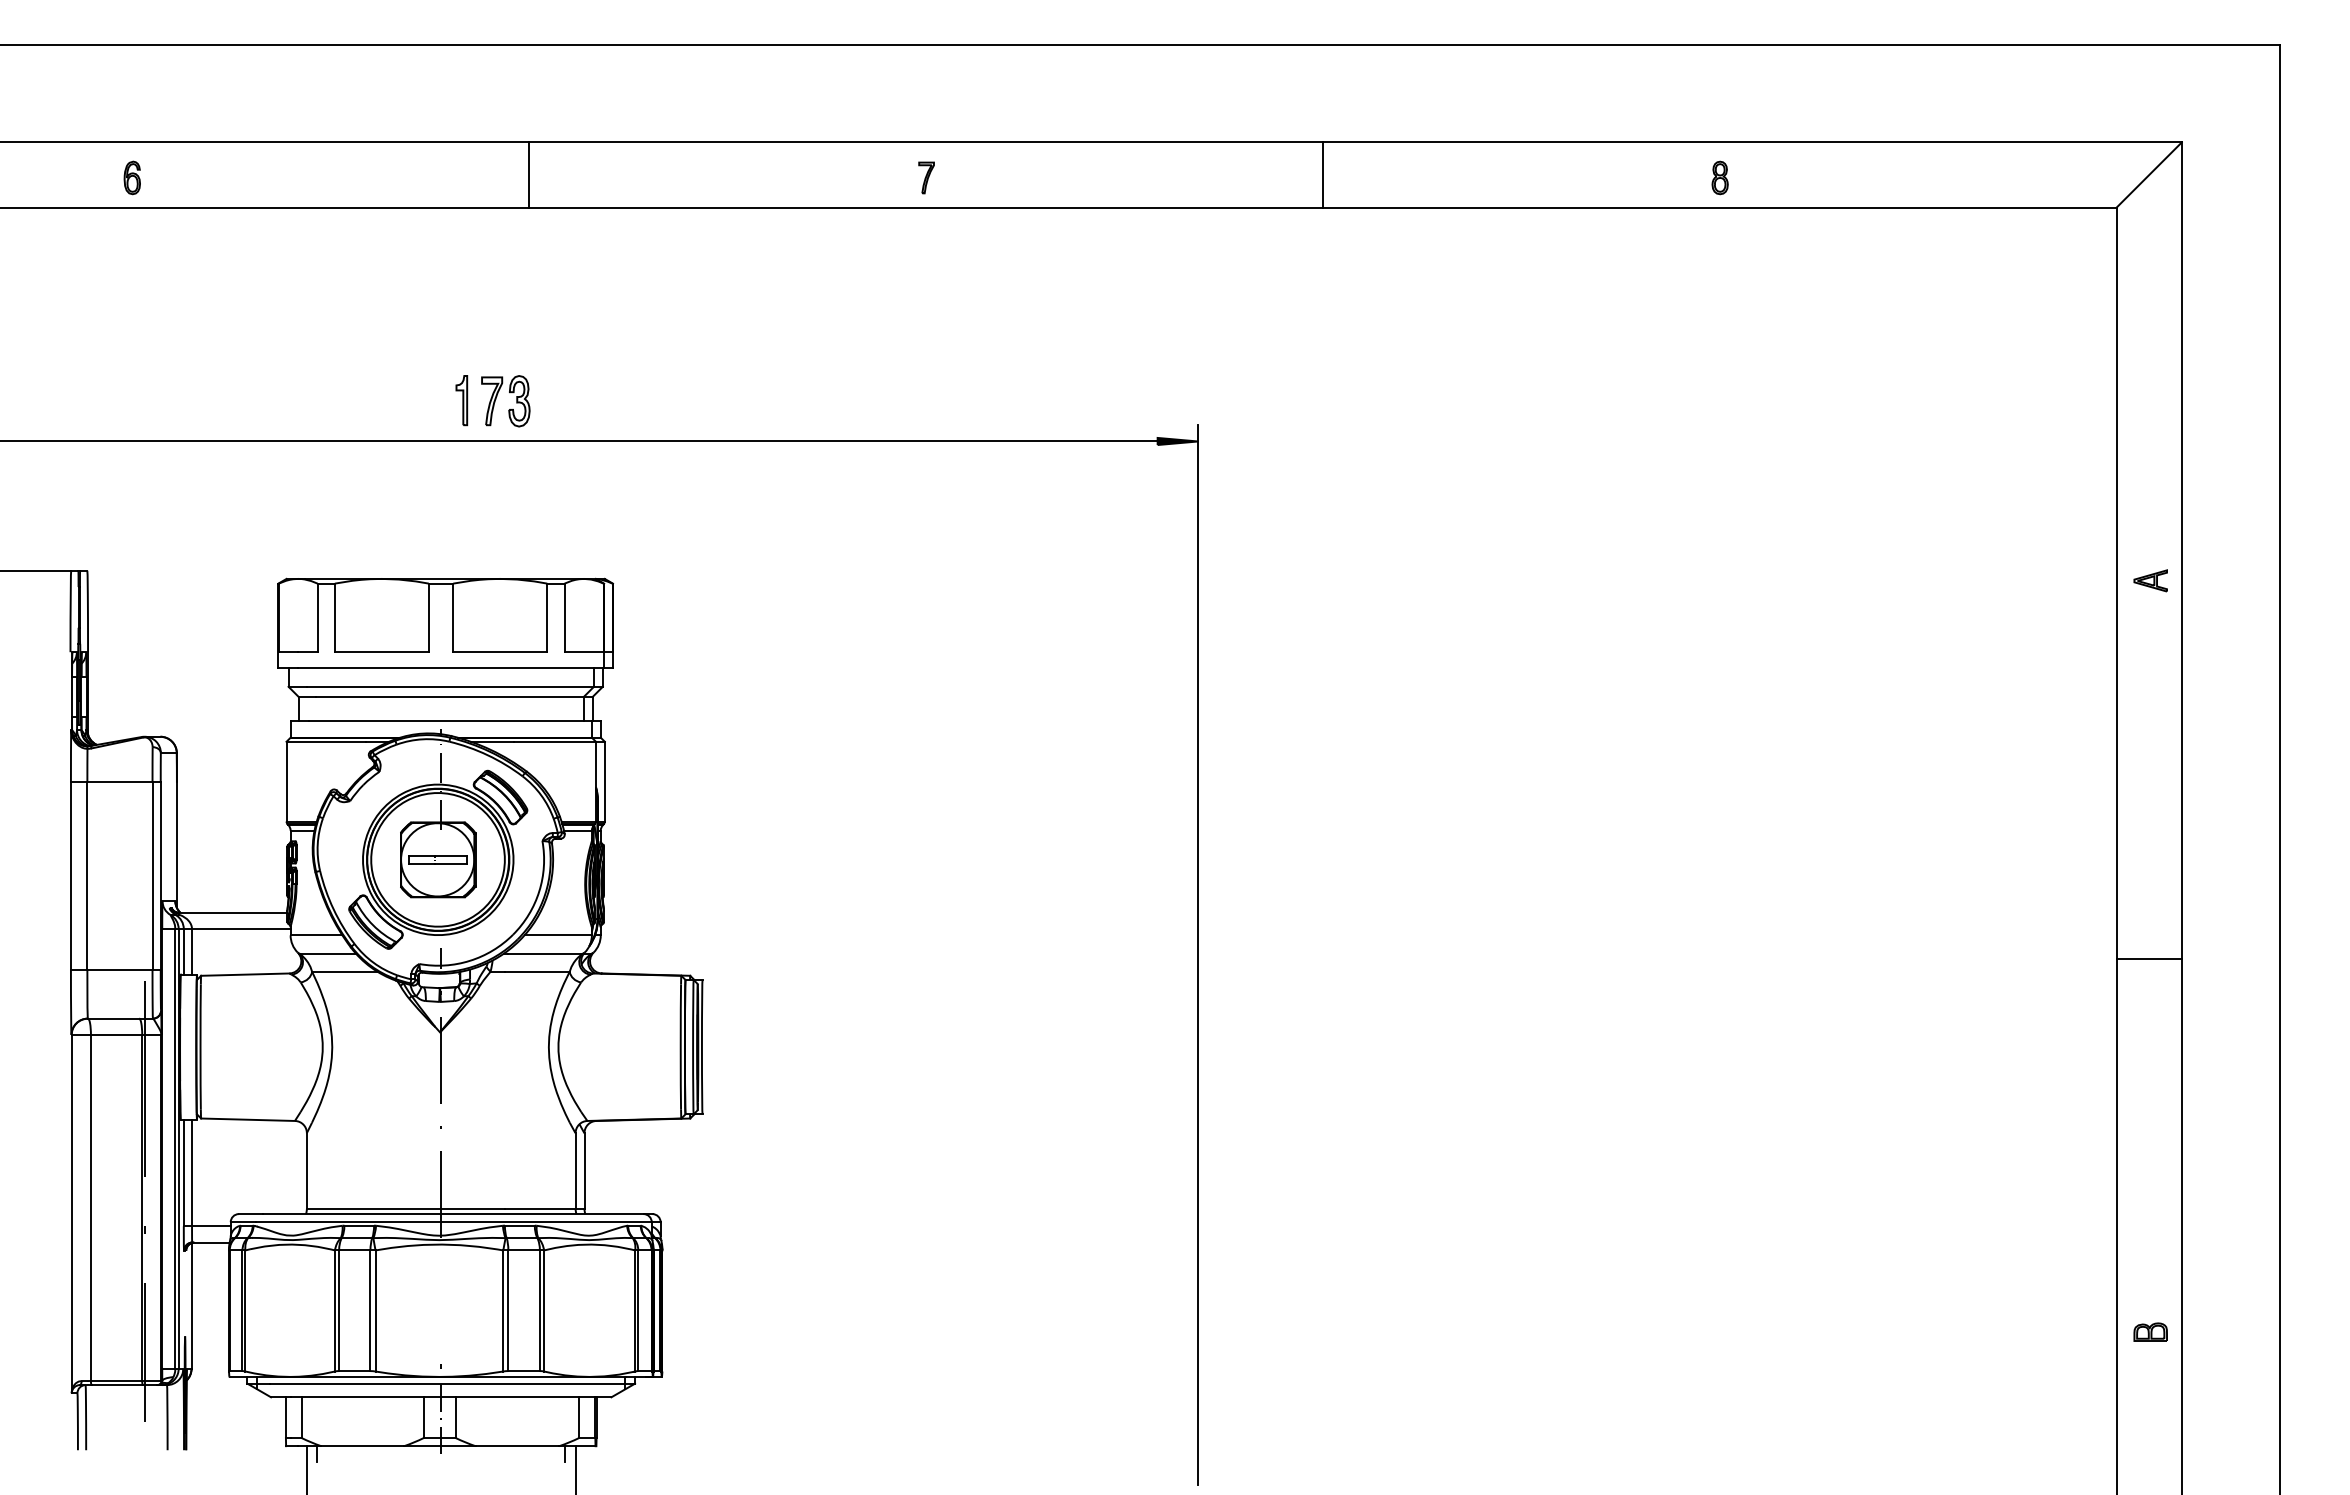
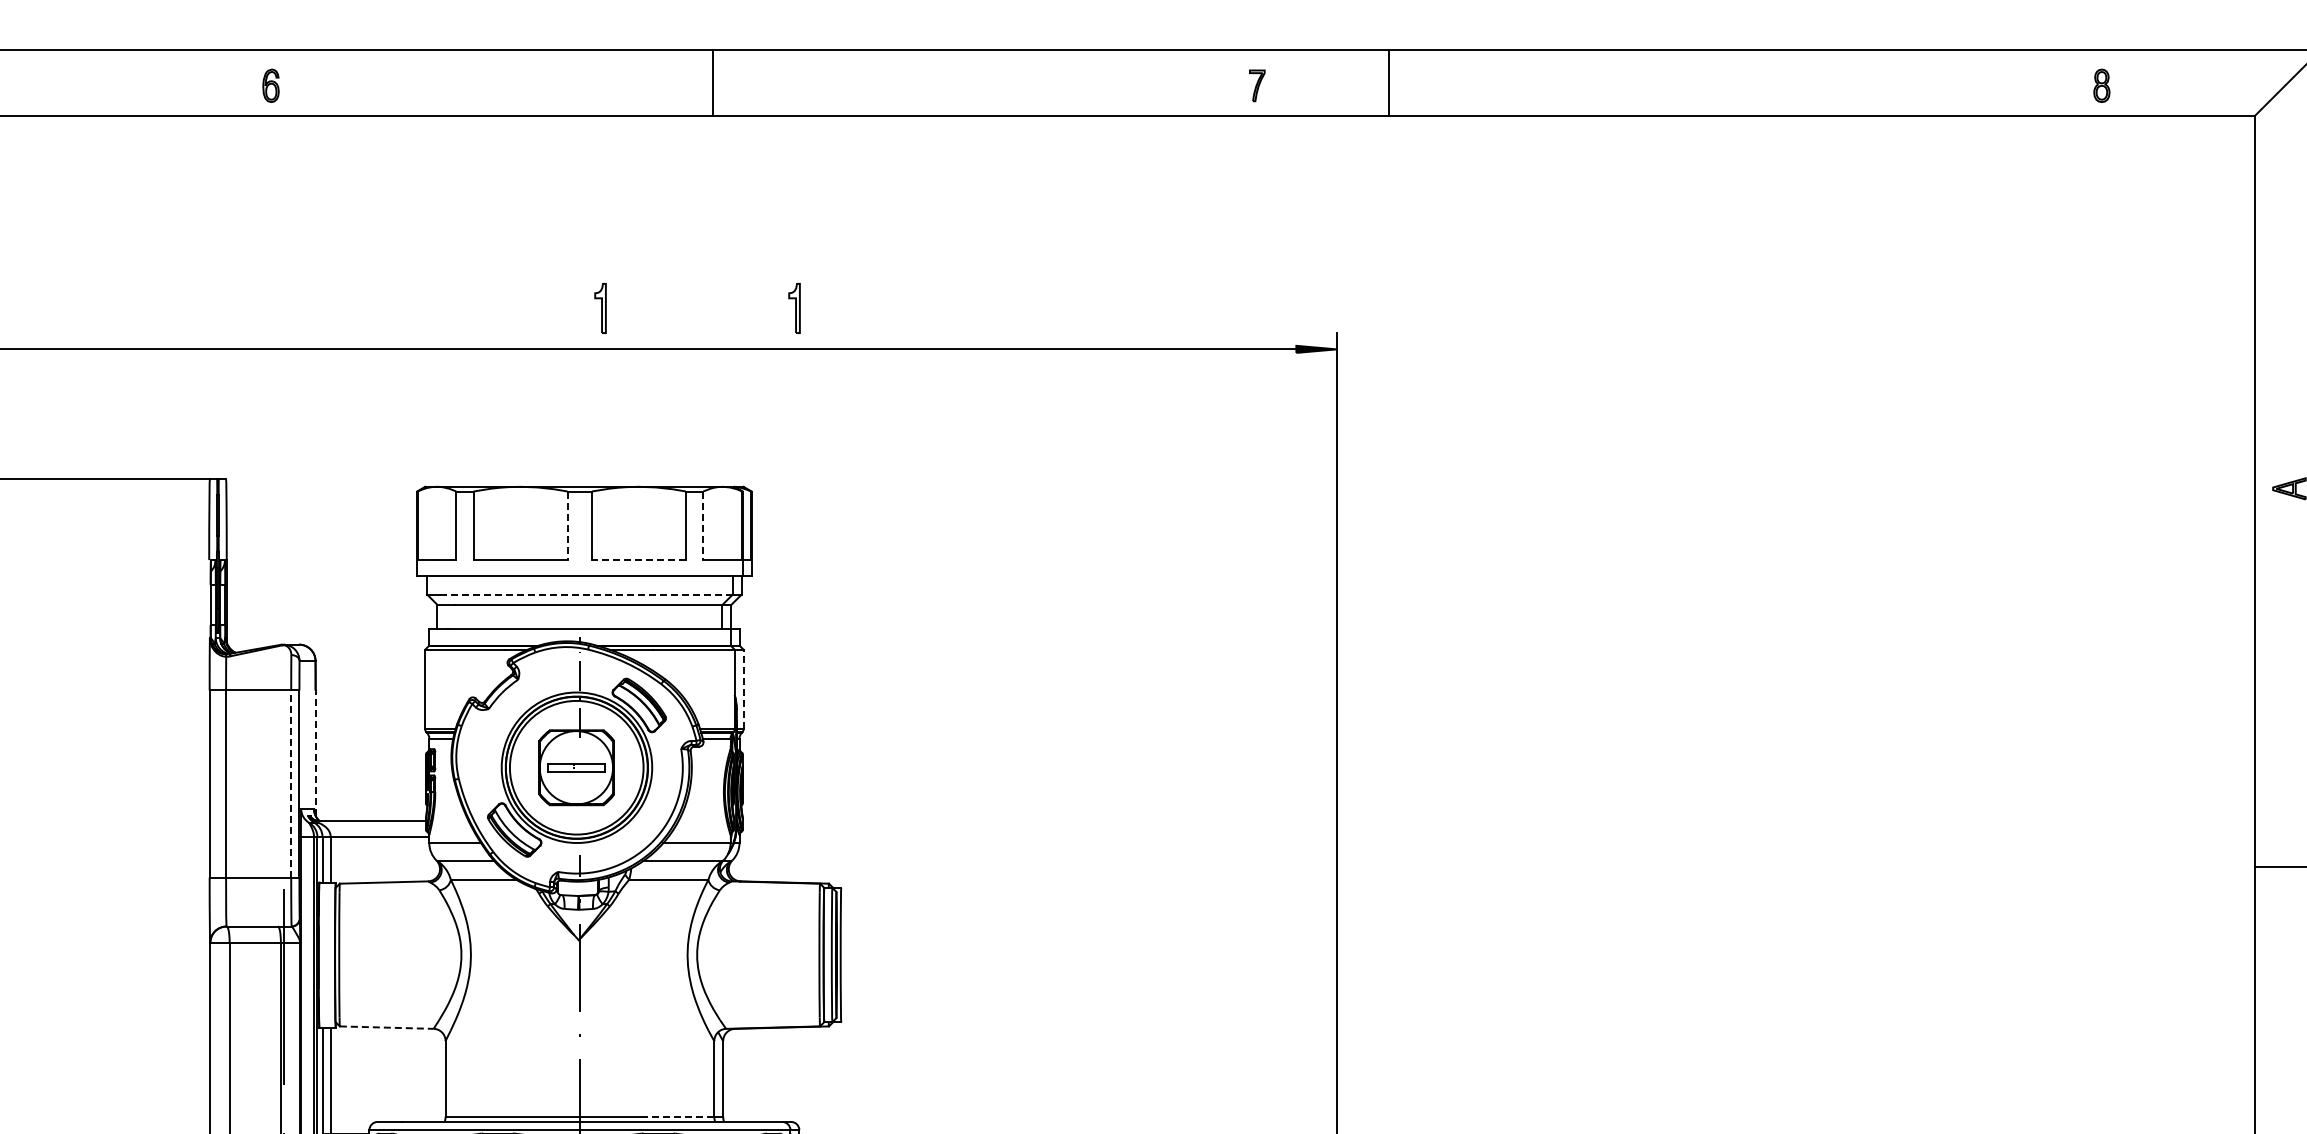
line: (528, 174) -> (713, 82), moved
line: (1322, 174) -> (1389, 82), moved
part: (926, 177) -> (1257, 85), moved
part: (1719, 177) -> (2101, 85), moved
part: (509, 393) -> (648, 301), removed
part: (655, 400) -> (794, 308), added
line: (428, 618) -> (567, 526), solid -> dashed
line: (564, 618) -> (703, 526), solid -> dashed
line: (499, 652) -> (638, 560), solid -> dashed
line: (450, 686) -> (589, 594), solid -> dashed
line: (604, 781) -> (743, 689), solid -> dashed
line: (176, 845) -> (315, 753), solid -> dashed
line: (152, 876) -> (291, 784), solid -> dashed
line: (248, 1119) -> (387, 1027), solid -> dashed
line: (539, 1208) -> (678, 1116), solid -> dashed

